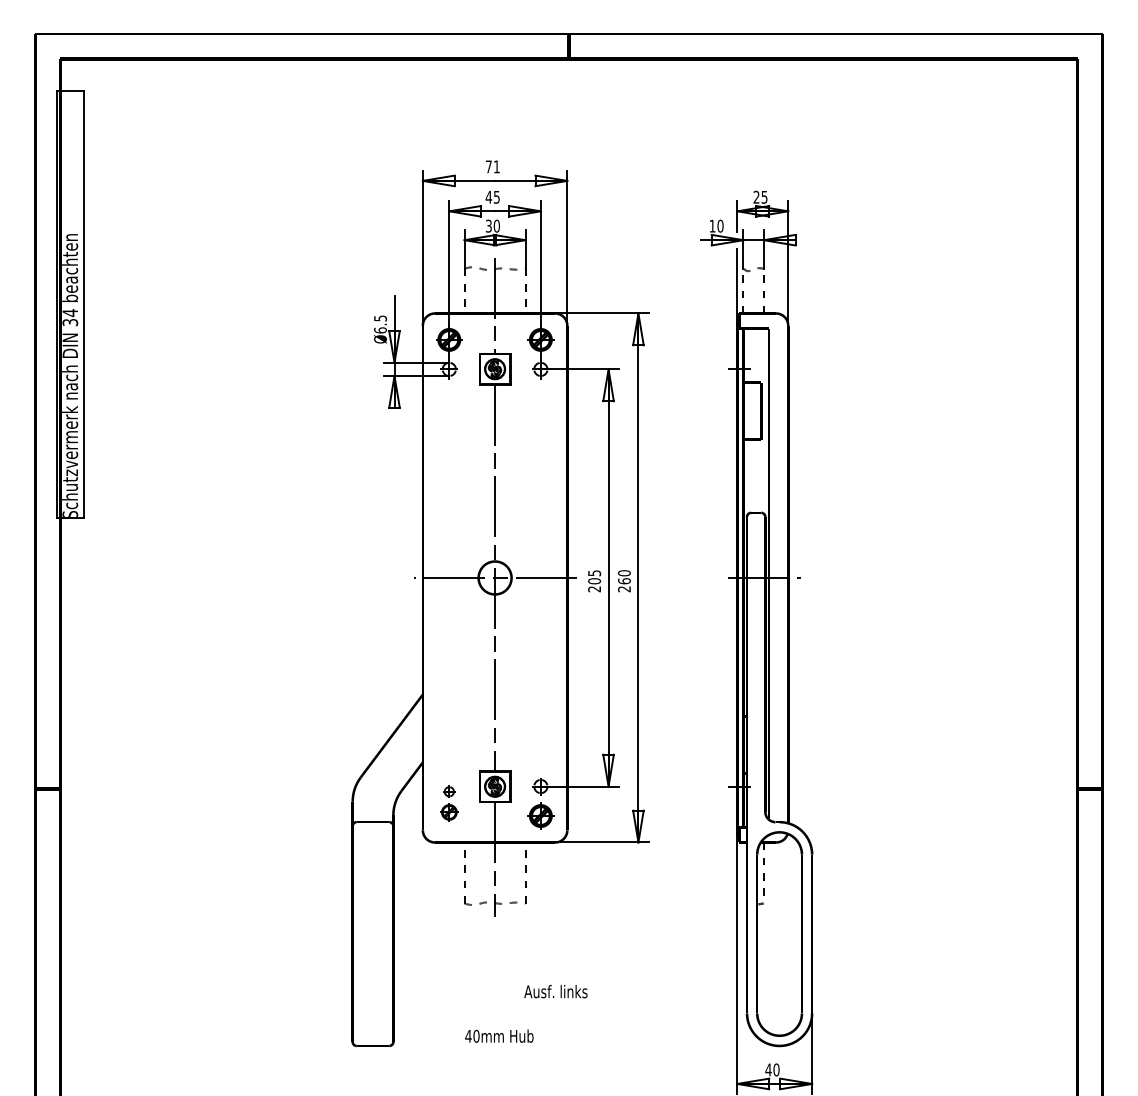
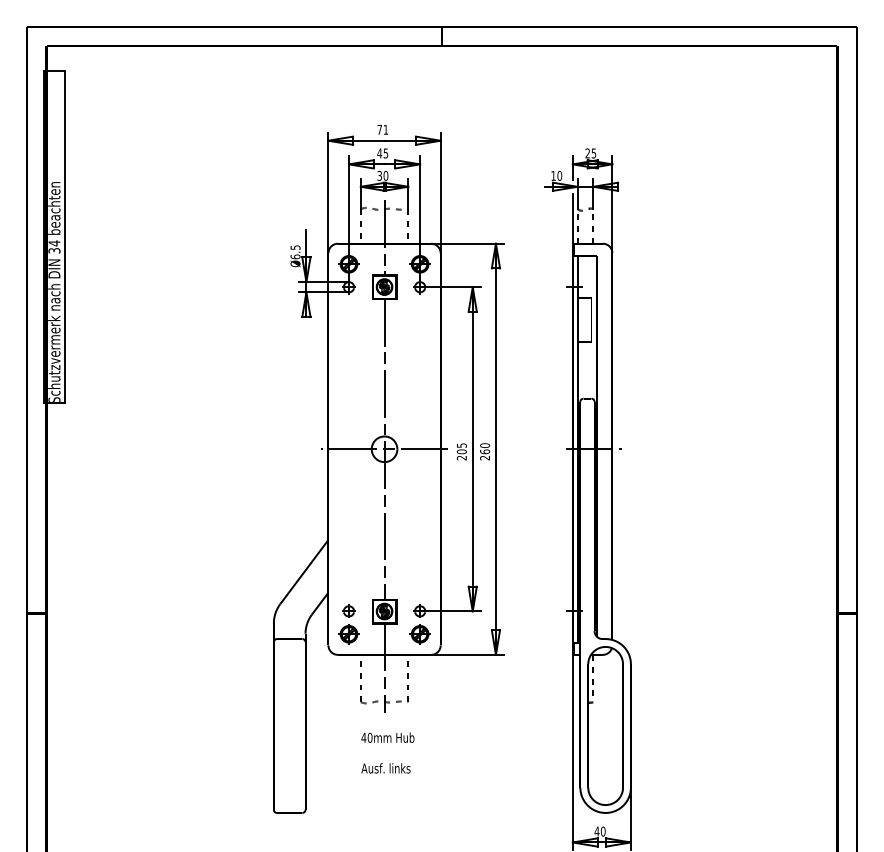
part: (449, 803) -> (349, 624), size x1.43
text: (555, 991) -> (385, 768), moved
text: (499, 1035) -> (387, 737), moved

